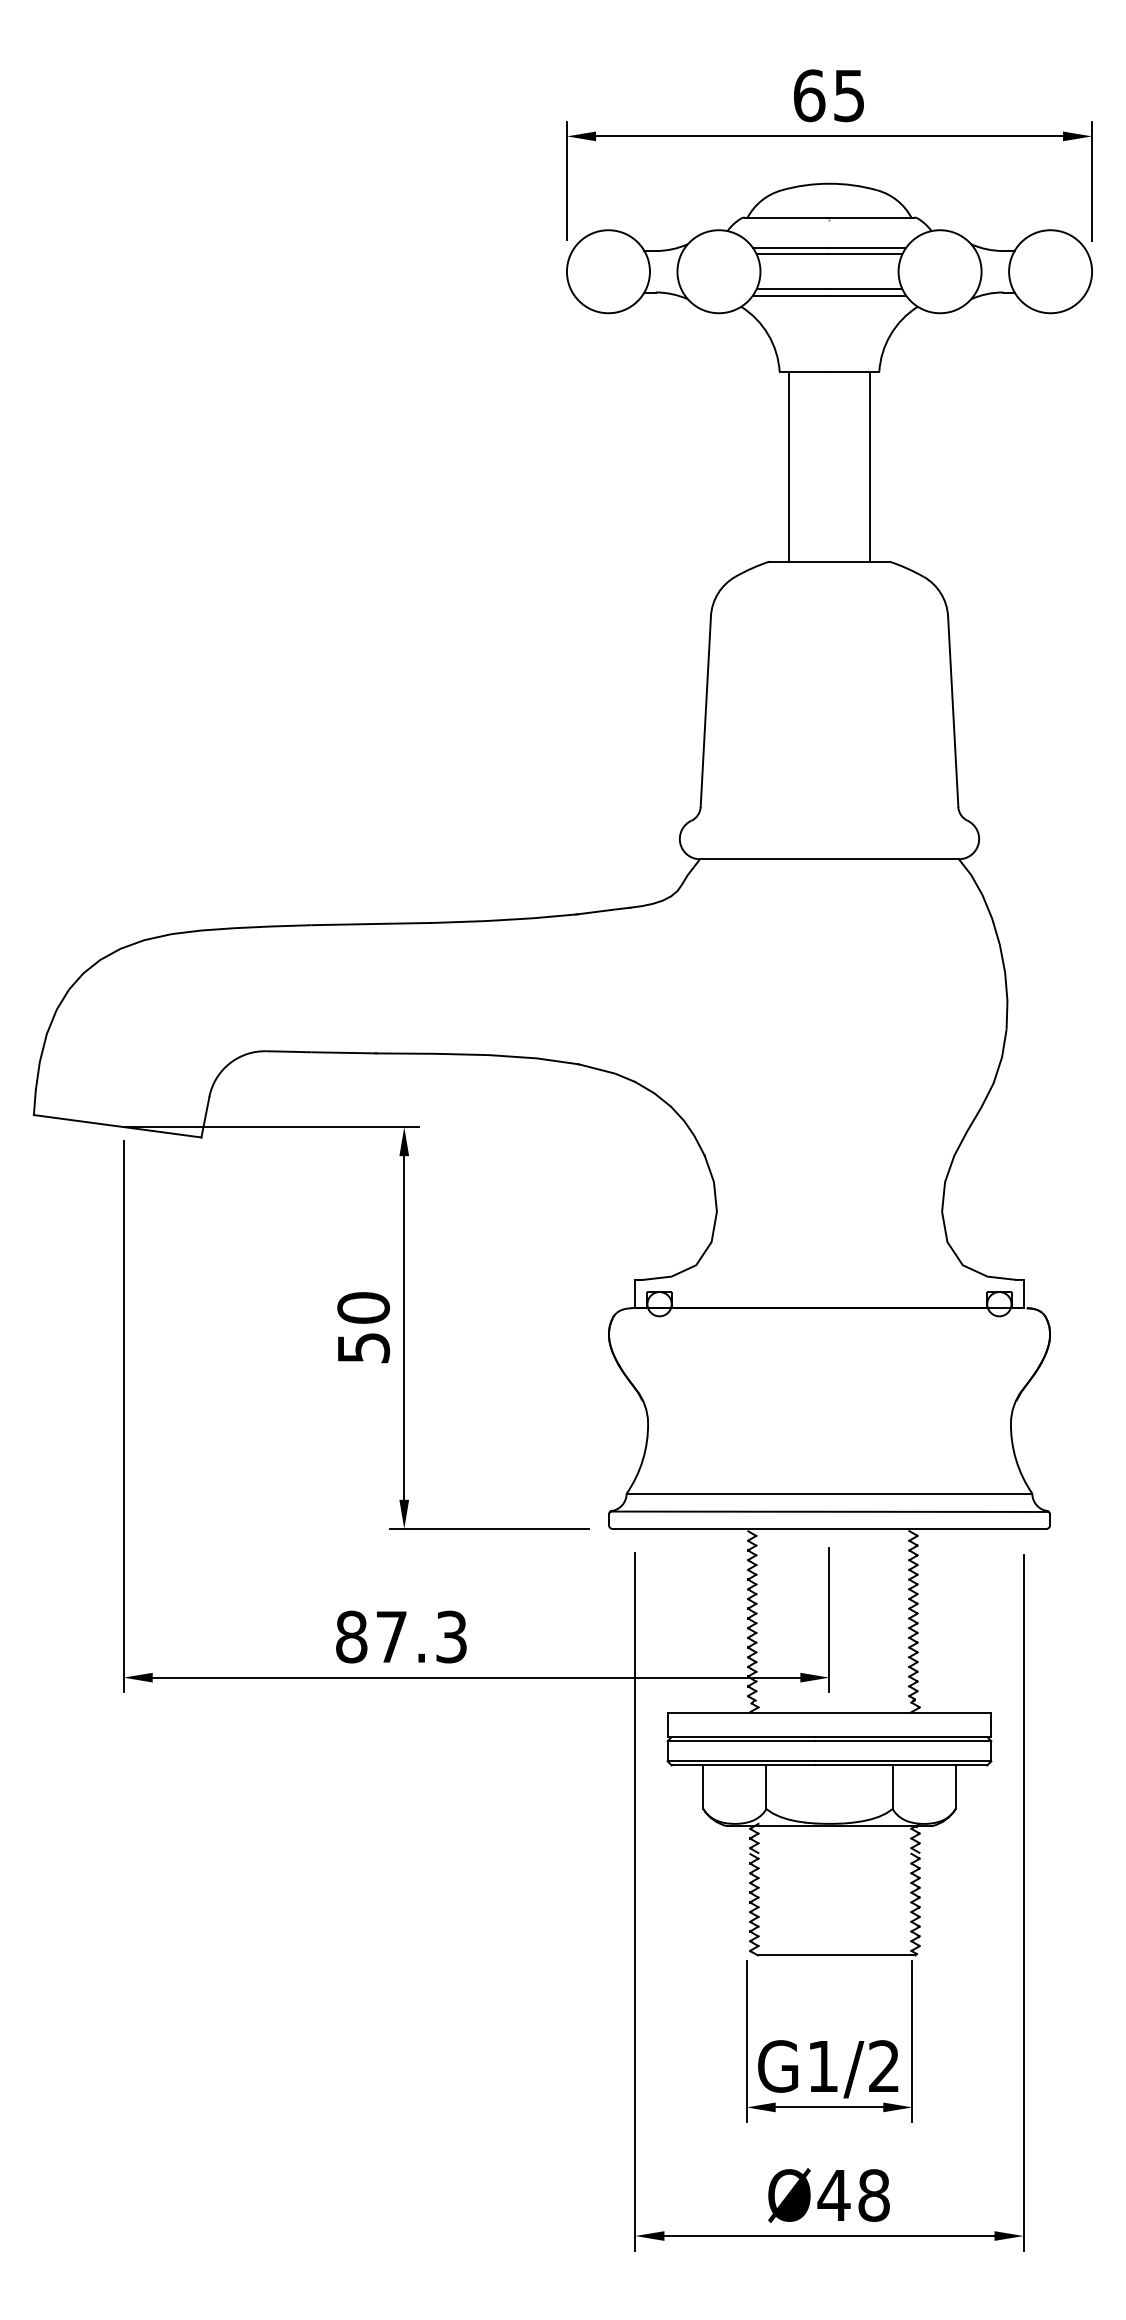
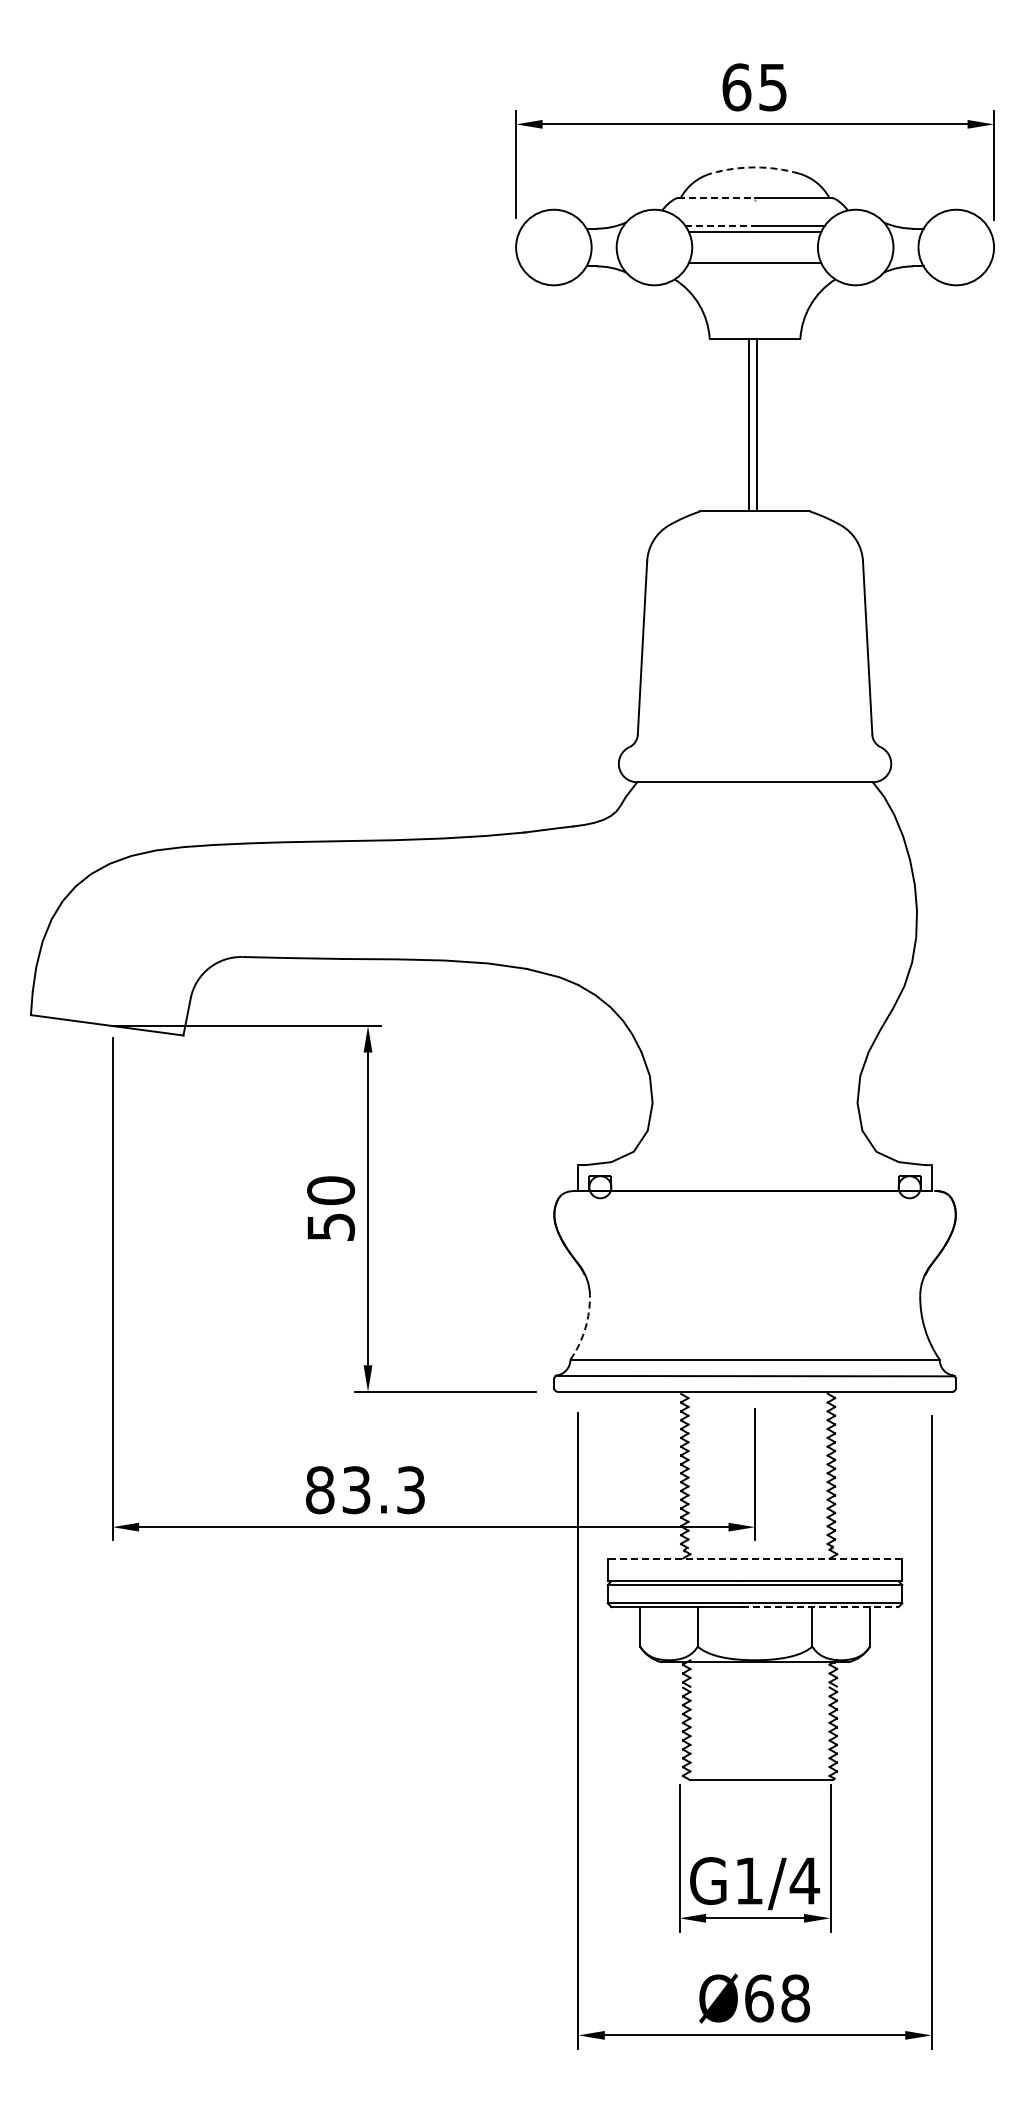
arc: (829, 183) -> (755, 167), solid -> dashed
line: (787, 217) -> (716, 198), solid -> dashed
line: (791, 247) -> (720, 225), solid -> dashed
line: (829, 295) -> (755, 269), removed
line: (789, 466) -> (757, 424), moved
line: (869, 466) -> (748, 424), moved
arc: (643, 1459) -> (585, 1328), solid -> dashed
text: (391, 1637) -> (356, 1490), 87.3 -> 83.3
line: (828, 1713) -> (754, 1559), solid -> dashed
line: (901, 1765) -> (820, 1607), solid -> dashed
text: (883, 2065) -> (804, 1880), G1/2 -> G1/4
text: (834, 2195) -> (759, 1998), Ø48 -> Ø68

